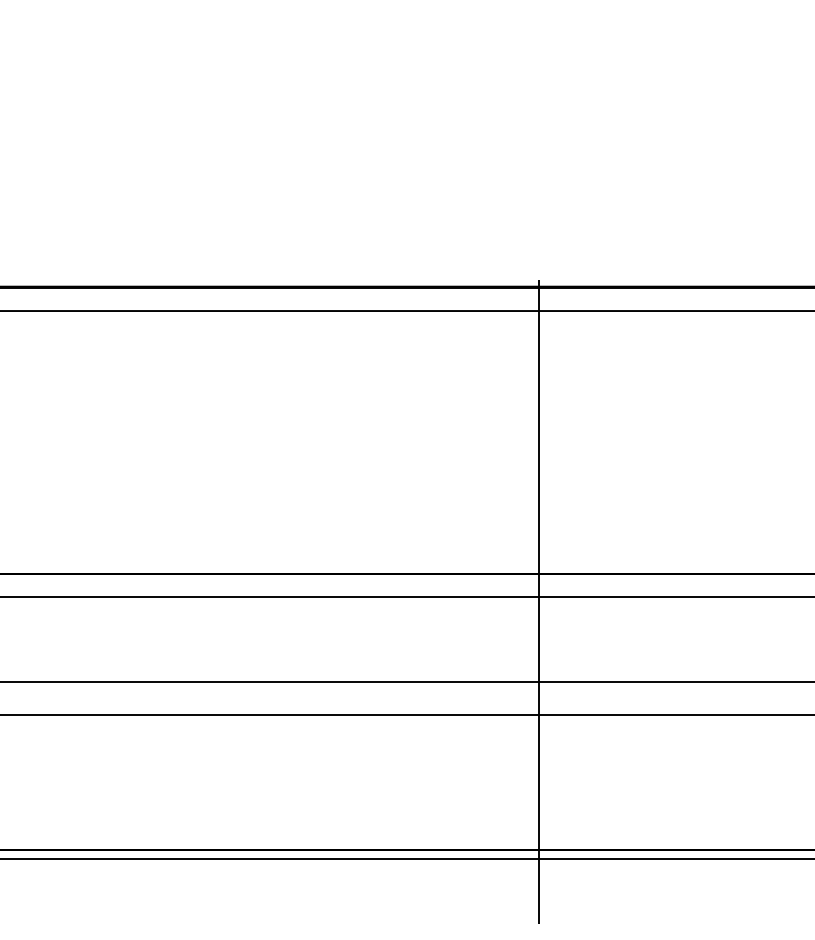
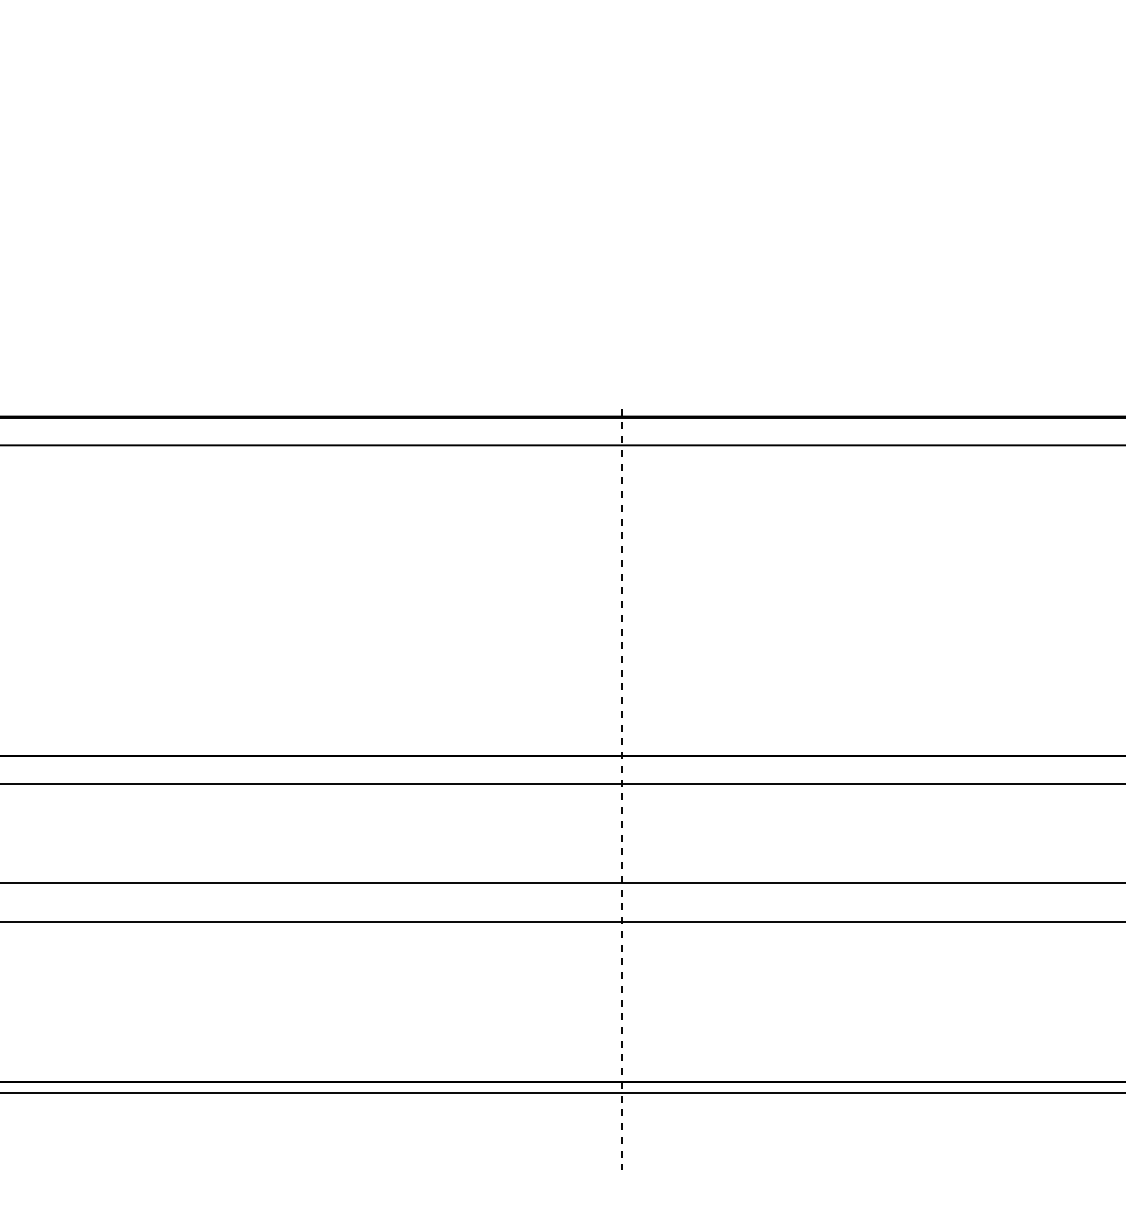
line: (538, 602) -> (621, 789), solid -> dashed

